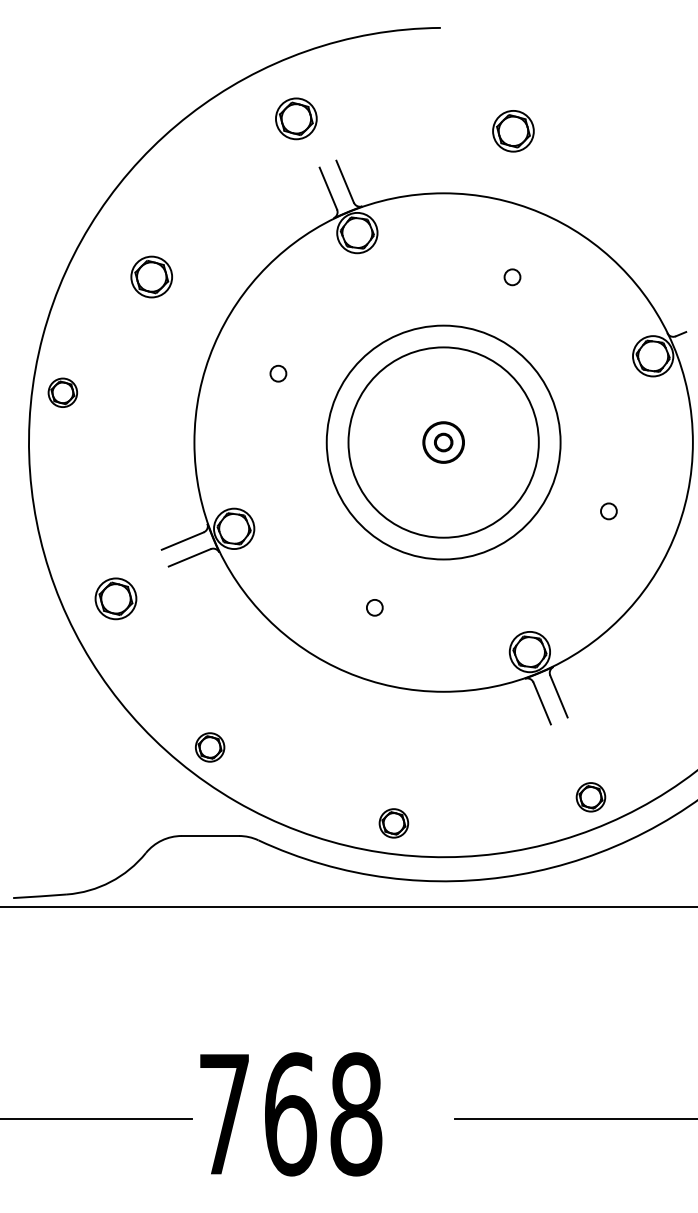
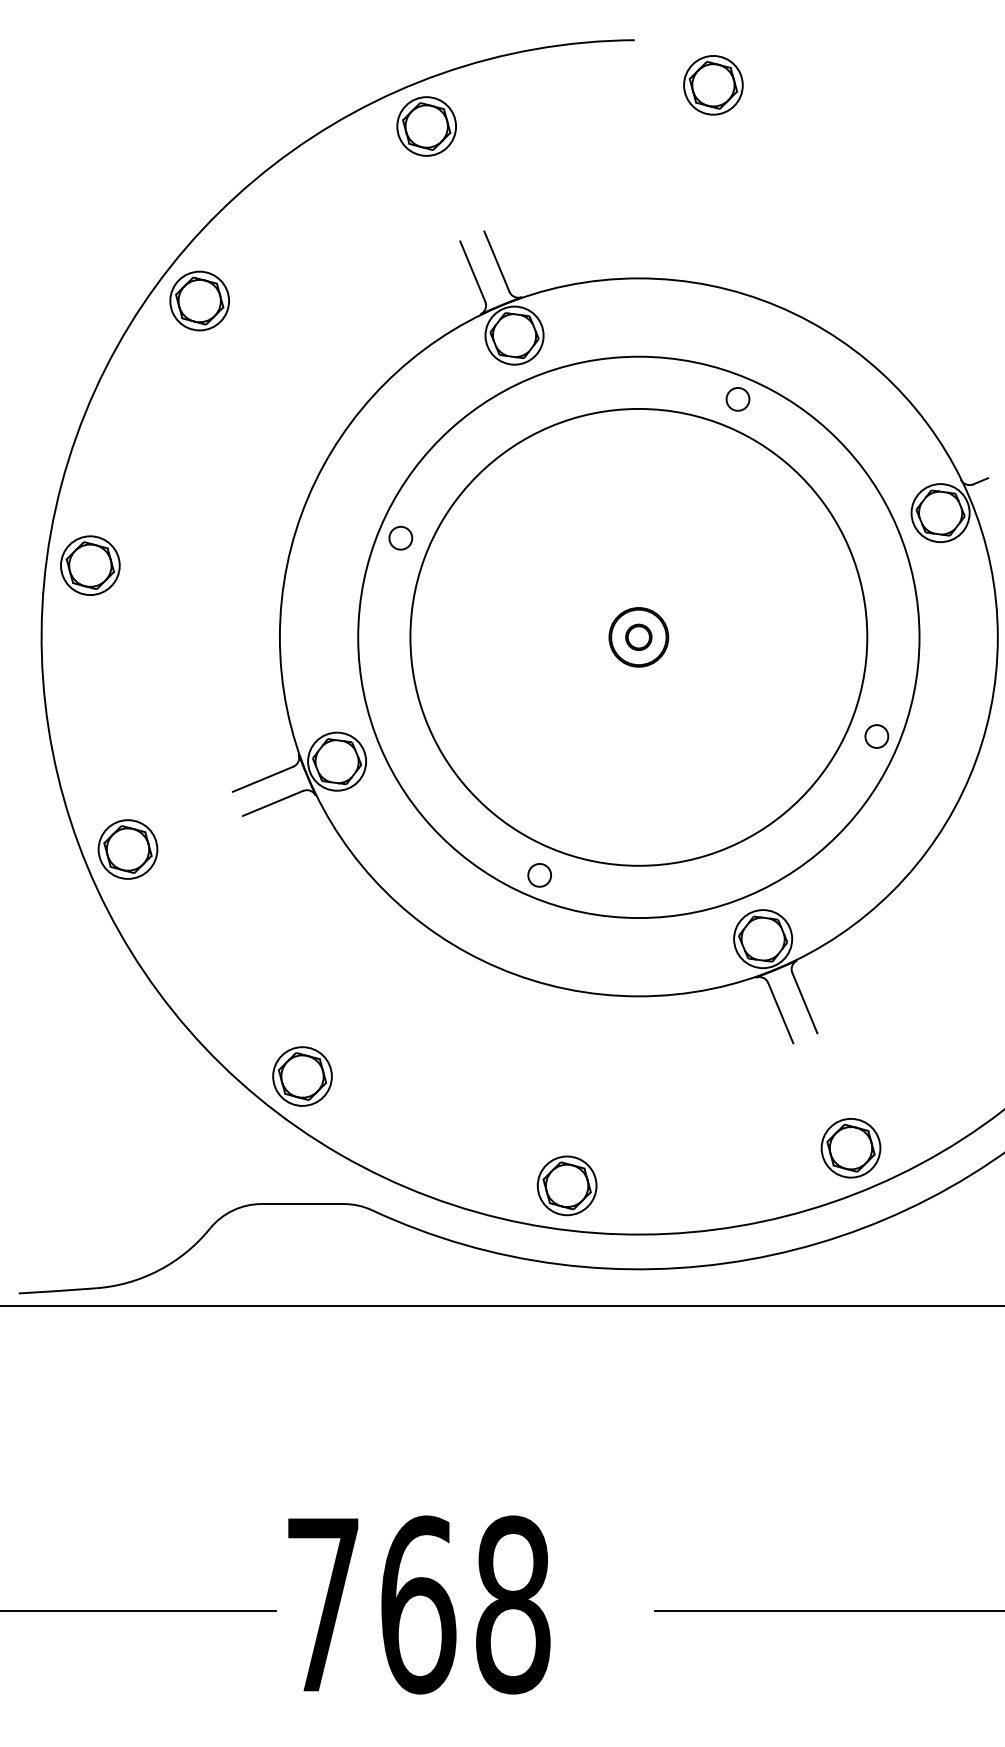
part: (296, 118) -> (426, 125), moved
part: (513, 131) -> (713, 85), moved
part: (151, 276) -> (199, 300), moved
part: (62, 392) -> (89, 565), size x1.43
circle: (443, 442) -> (638, 637), size x1.67
circle: (443, 442) -> (638, 637), size x1.67
part: (115, 598) -> (127, 849), moved
part: (209, 747) -> (301, 1076), size x1.43
part: (590, 797) -> (850, 1148), size x1.43
part: (393, 823) -> (566, 1186), size x1.43

